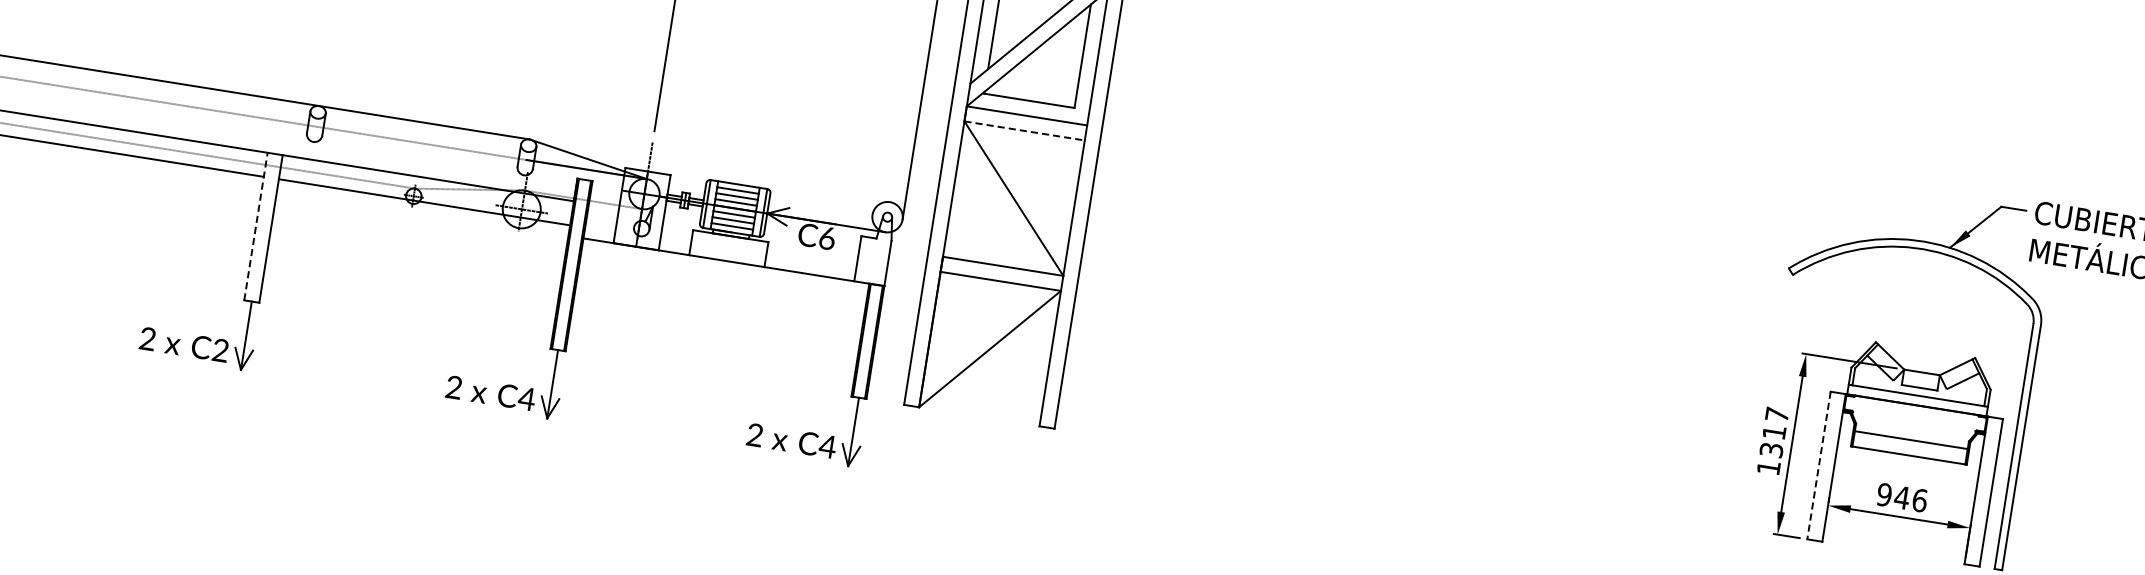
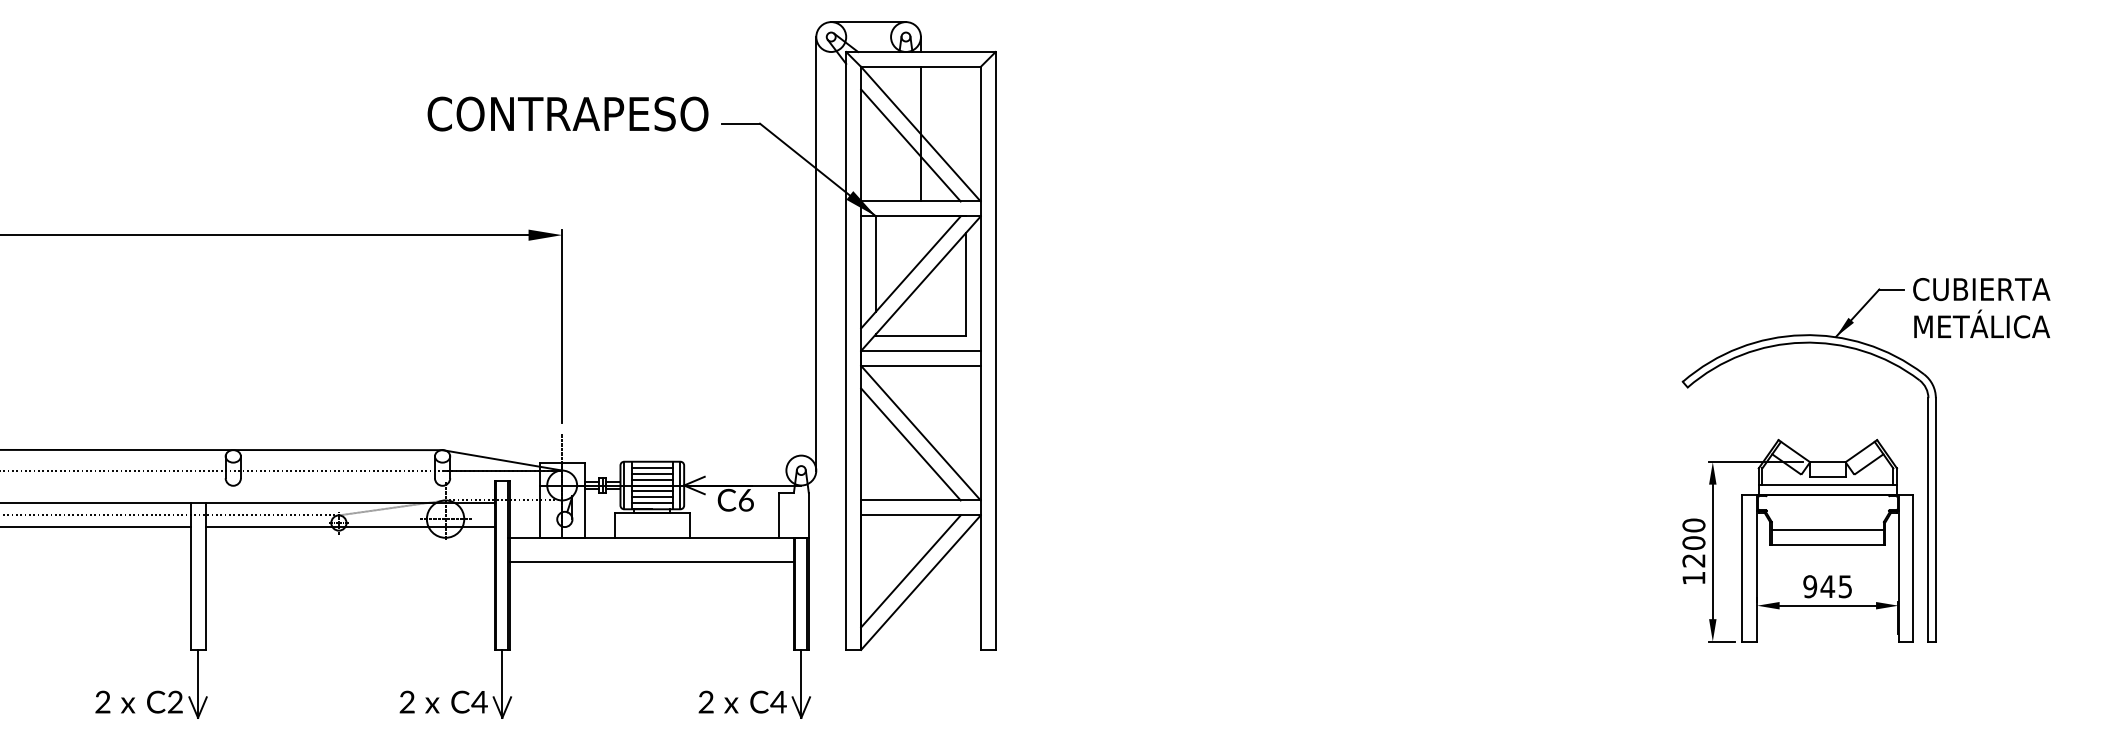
line: (1024, 130) -> (920, 365), dashed -> solid
line: (1001, 208) -> (910, 444), added
line: (255, 226) -> (190, 576), dashed -> solid
line: (722, 284) -> (651, 561), added
line: (981, 336) -> (910, 571), added
text: (1774, 431) -> (1693, 542), 1317 -> 1200
line: (1819, 465) -> (1742, 568), dashed -> solid
text: (1919, 500) -> (1845, 586), 946 -> 945

